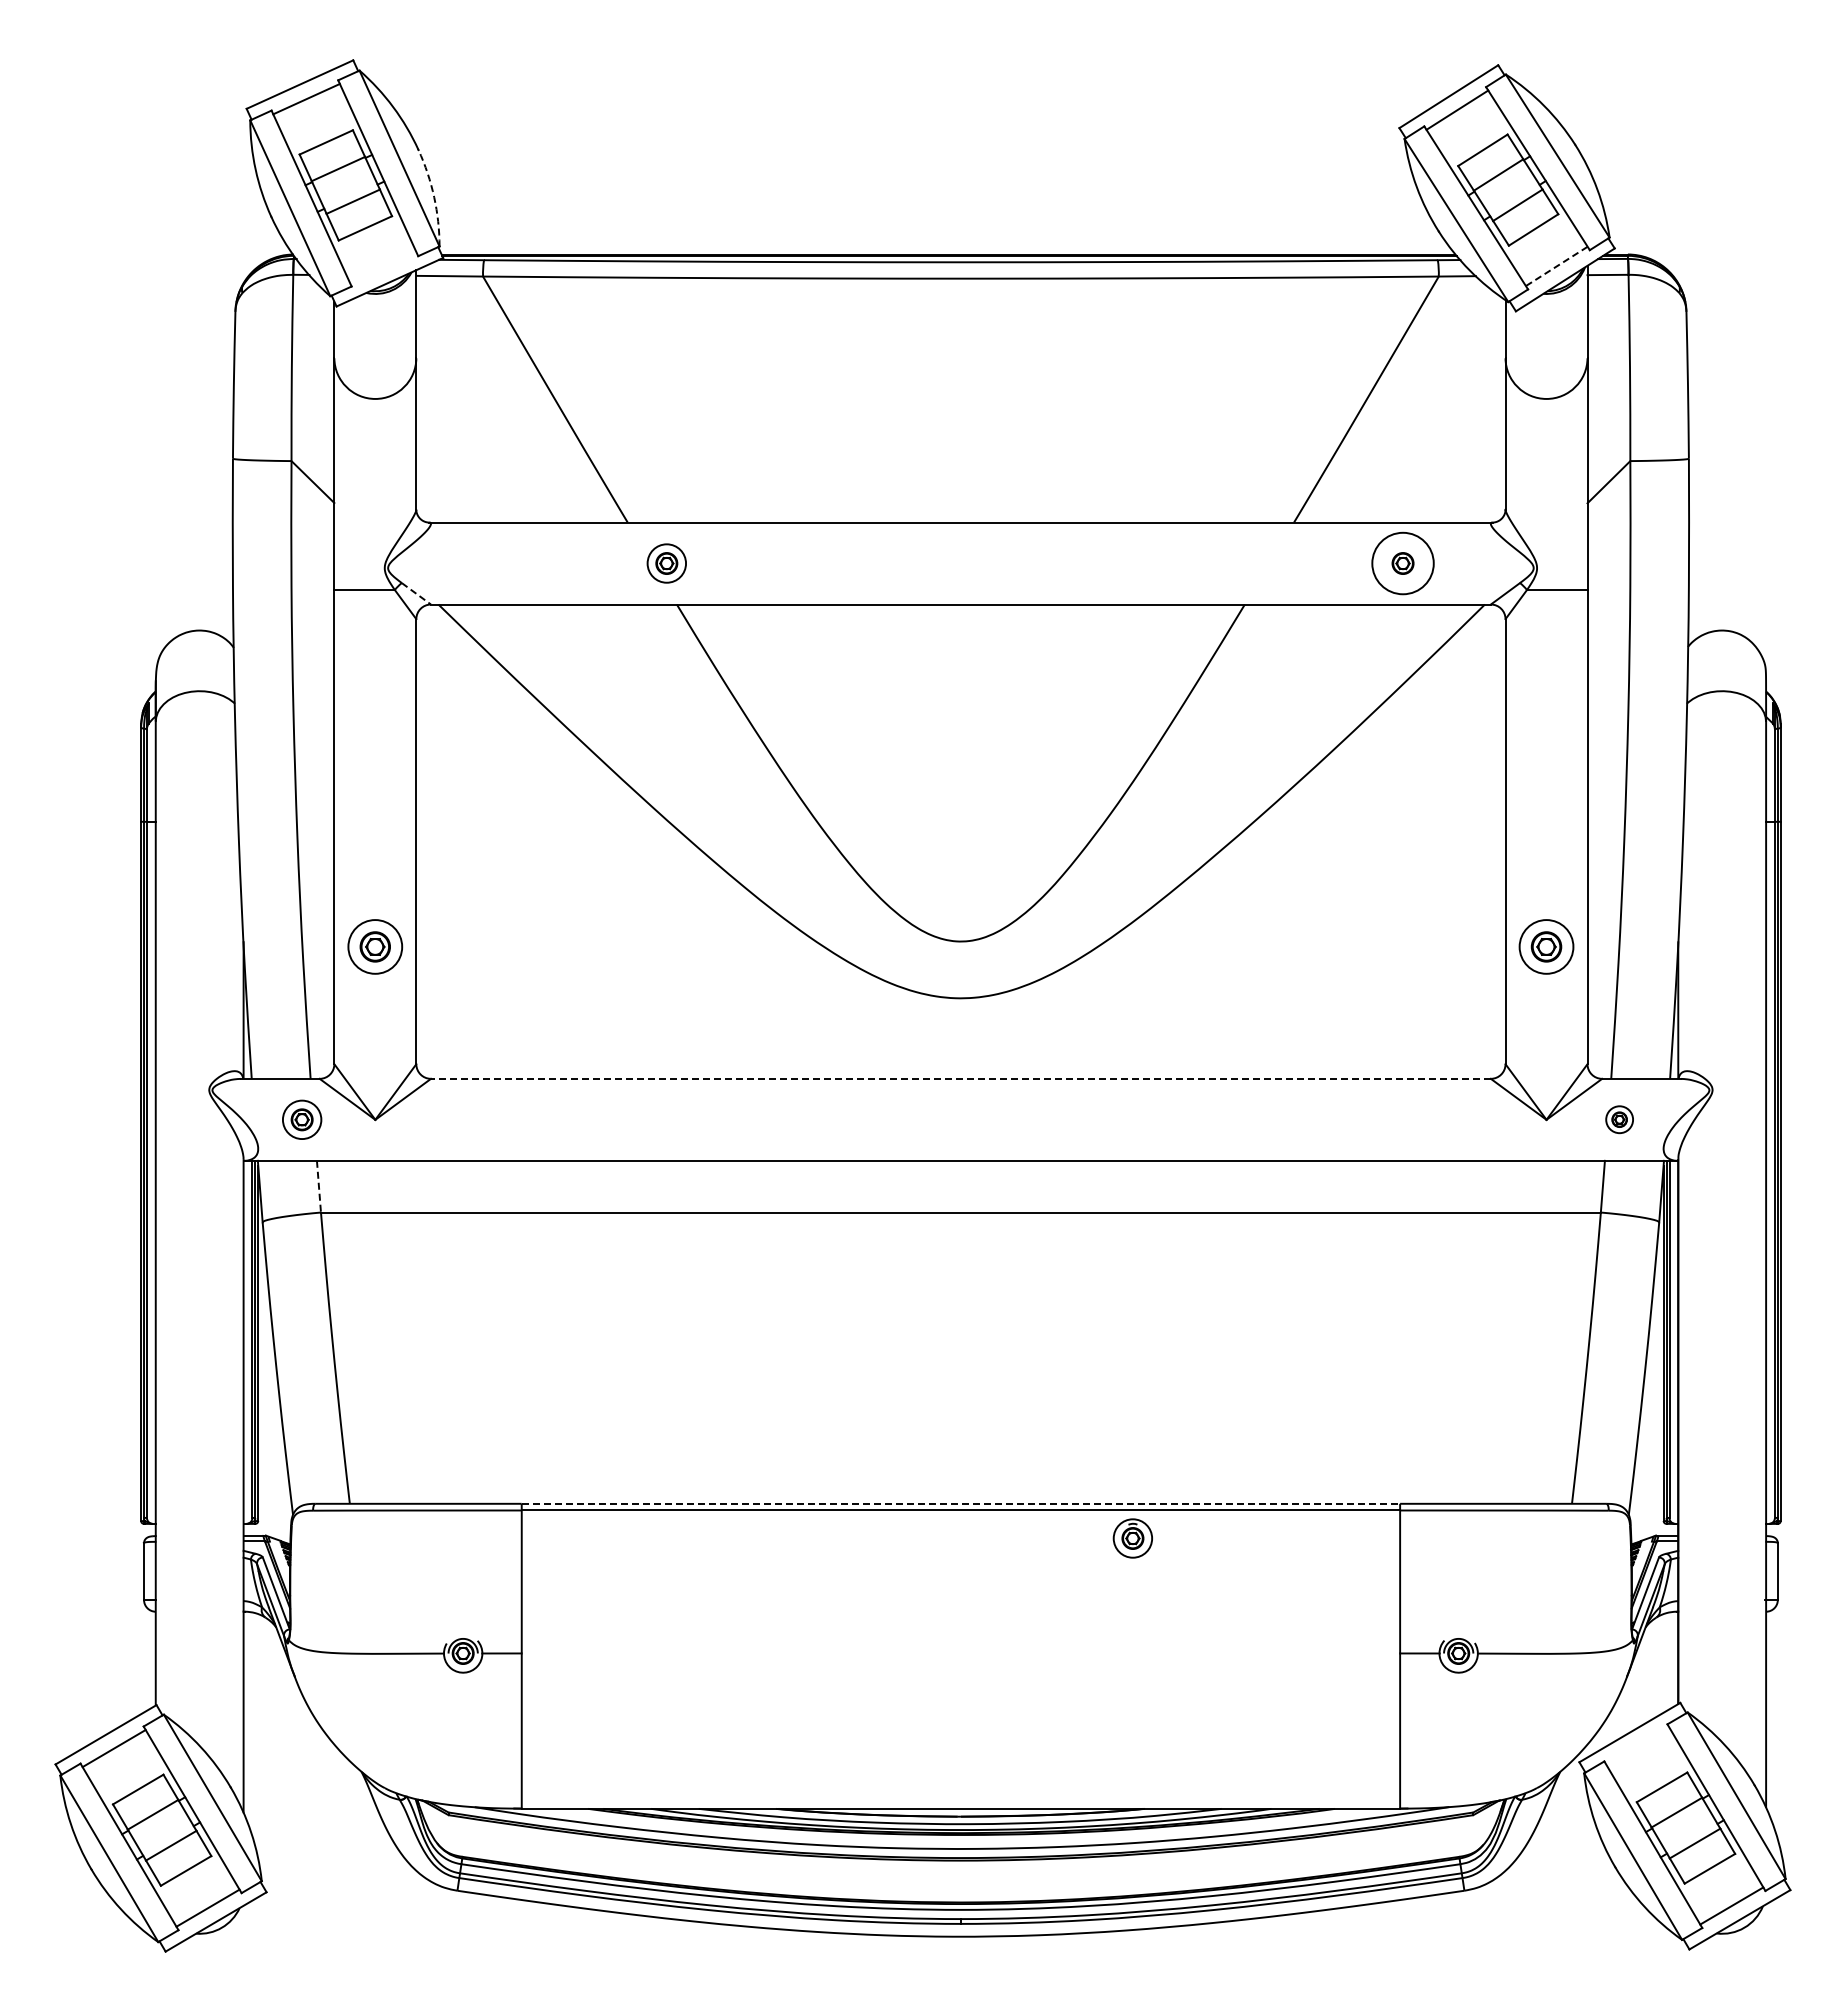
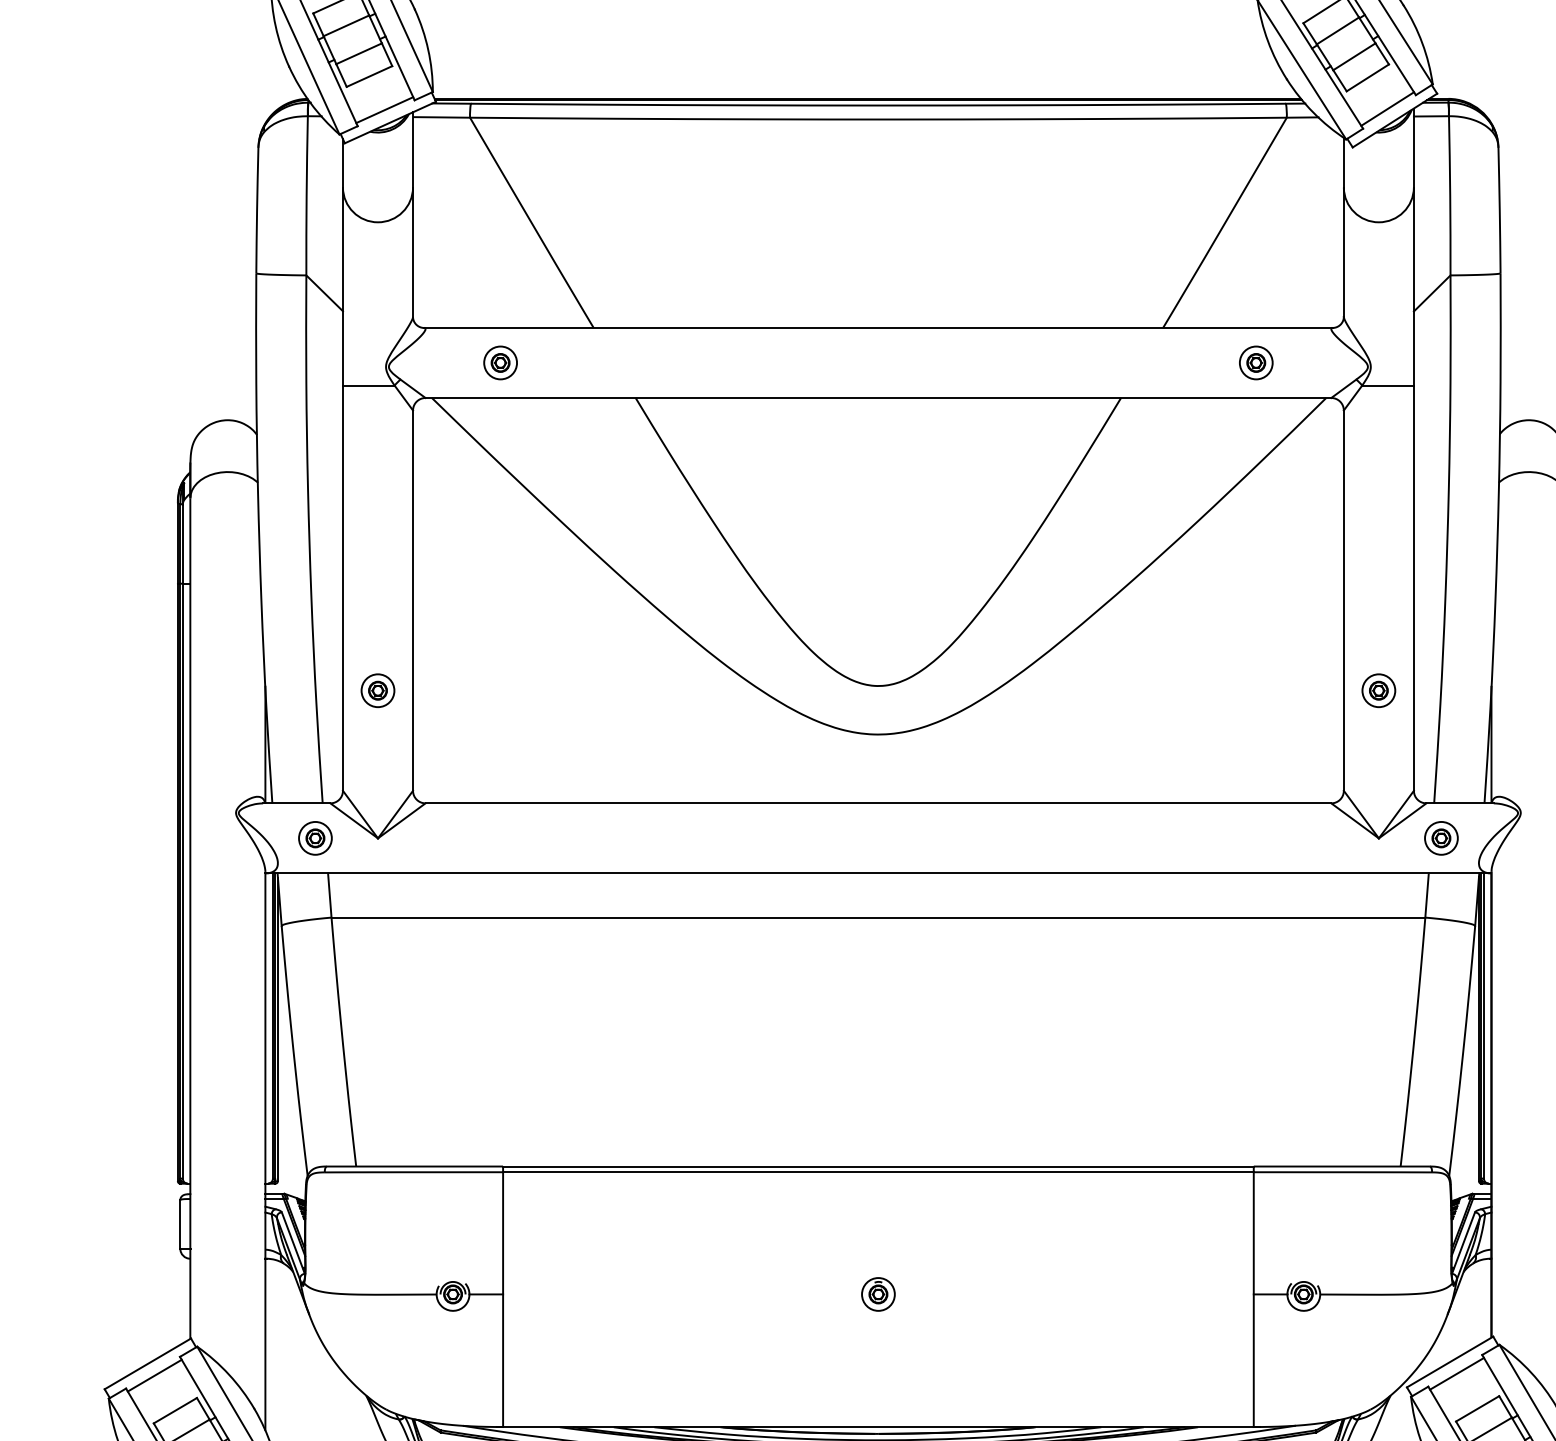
arc: (434, 197) -> (428, 50), dashed -> solid
line: (1556, 266) -> (1387, 109), dashed -> solid
line: (382, 267) -> (384, 109), added
part: (666, 563) -> (500, 362), moved
circle: (1402, 563) -> (1255, 362), size x0.62
line: (416, 594) -> (413, 389), dashed -> solid
part: (375, 947) -> (378, 691), size x0.71
part: (1546, 947) -> (1378, 691), size x0.71
line: (960, 1078) -> (878, 803), dashed -> solid
part: (1619, 1119) -> (1441, 838), size x1.43
line: (318, 1186) -> (329, 895), dashed -> solid
line: (961, 1503) -> (878, 1166), dashed -> solid
part: (1132, 1538) -> (878, 1294), moved
line: (1637, 1745) -> (1456, 1373), added

